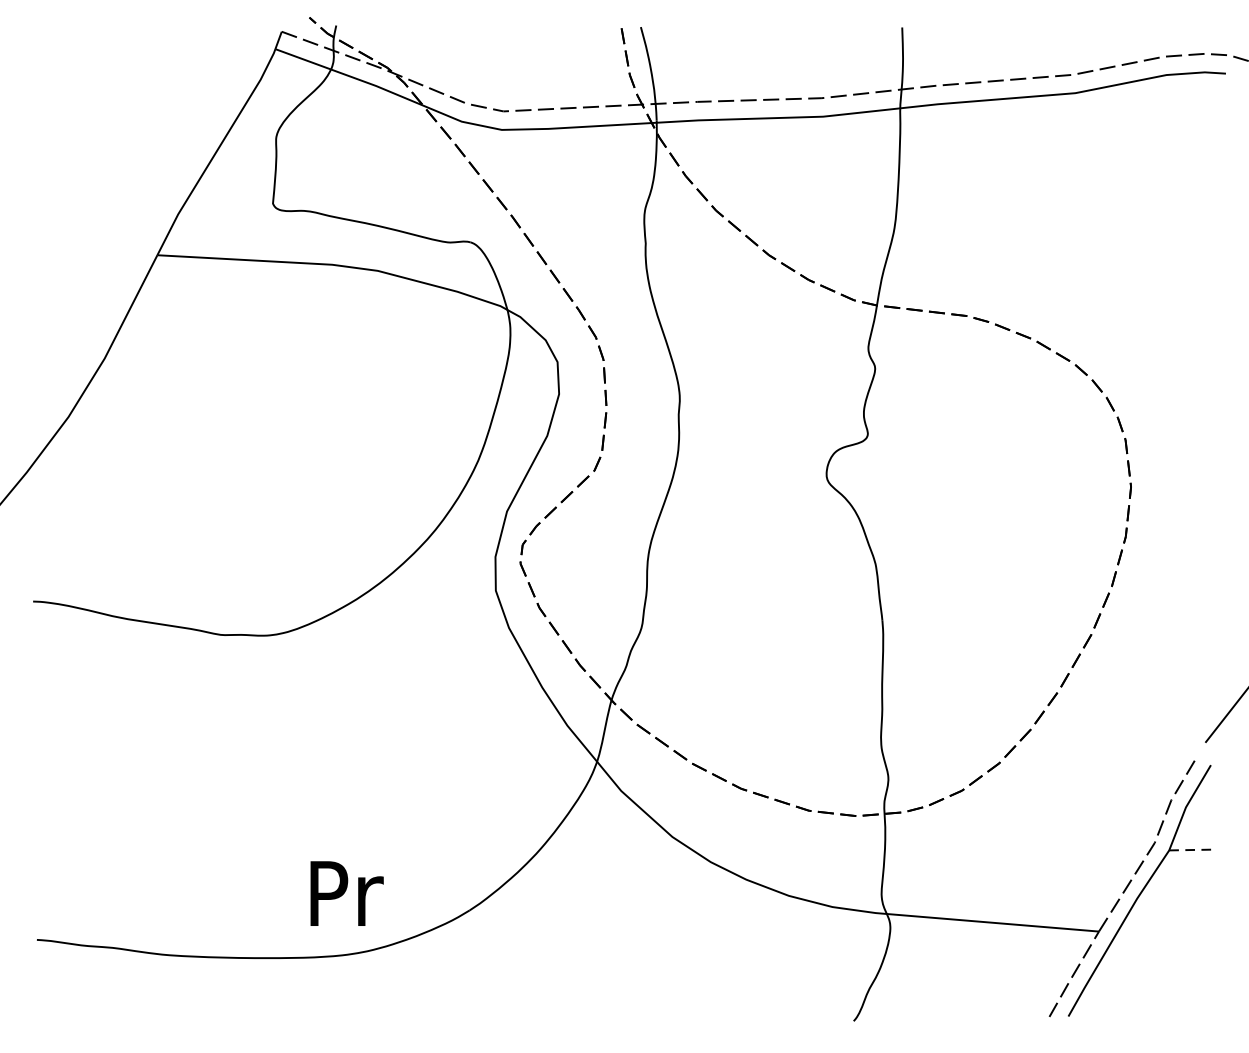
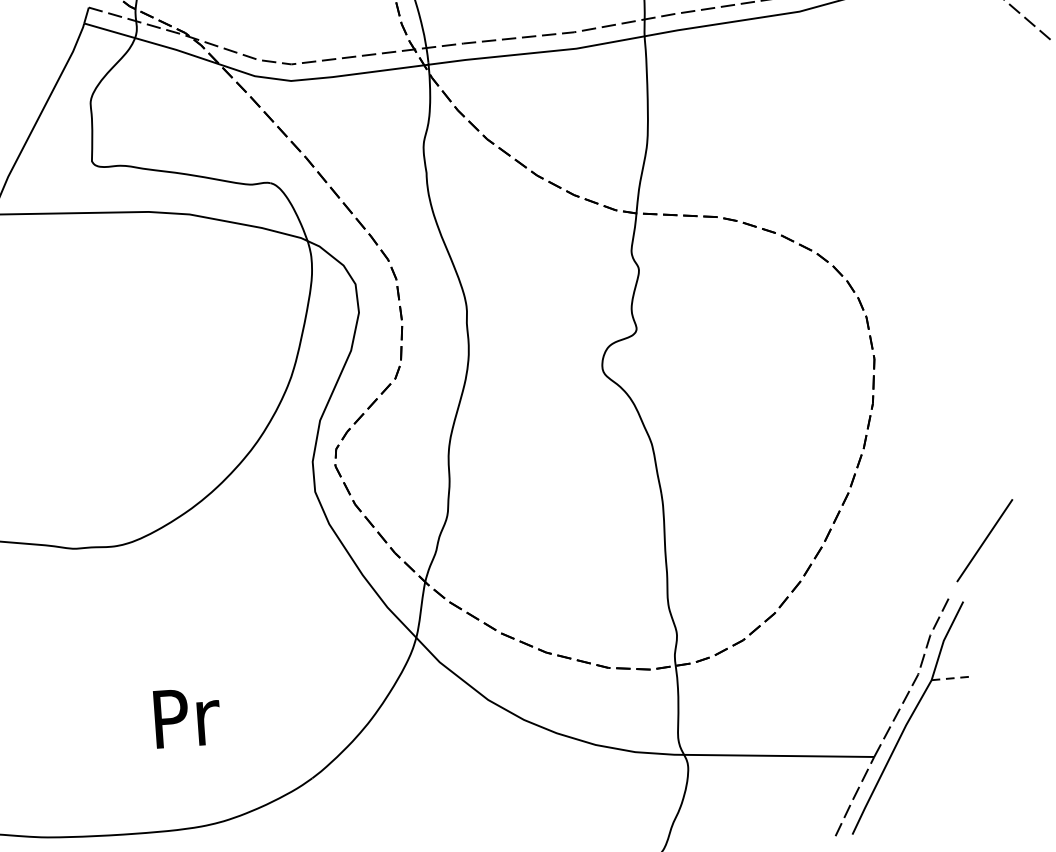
text: (346, 893) -> (186, 717), moved

